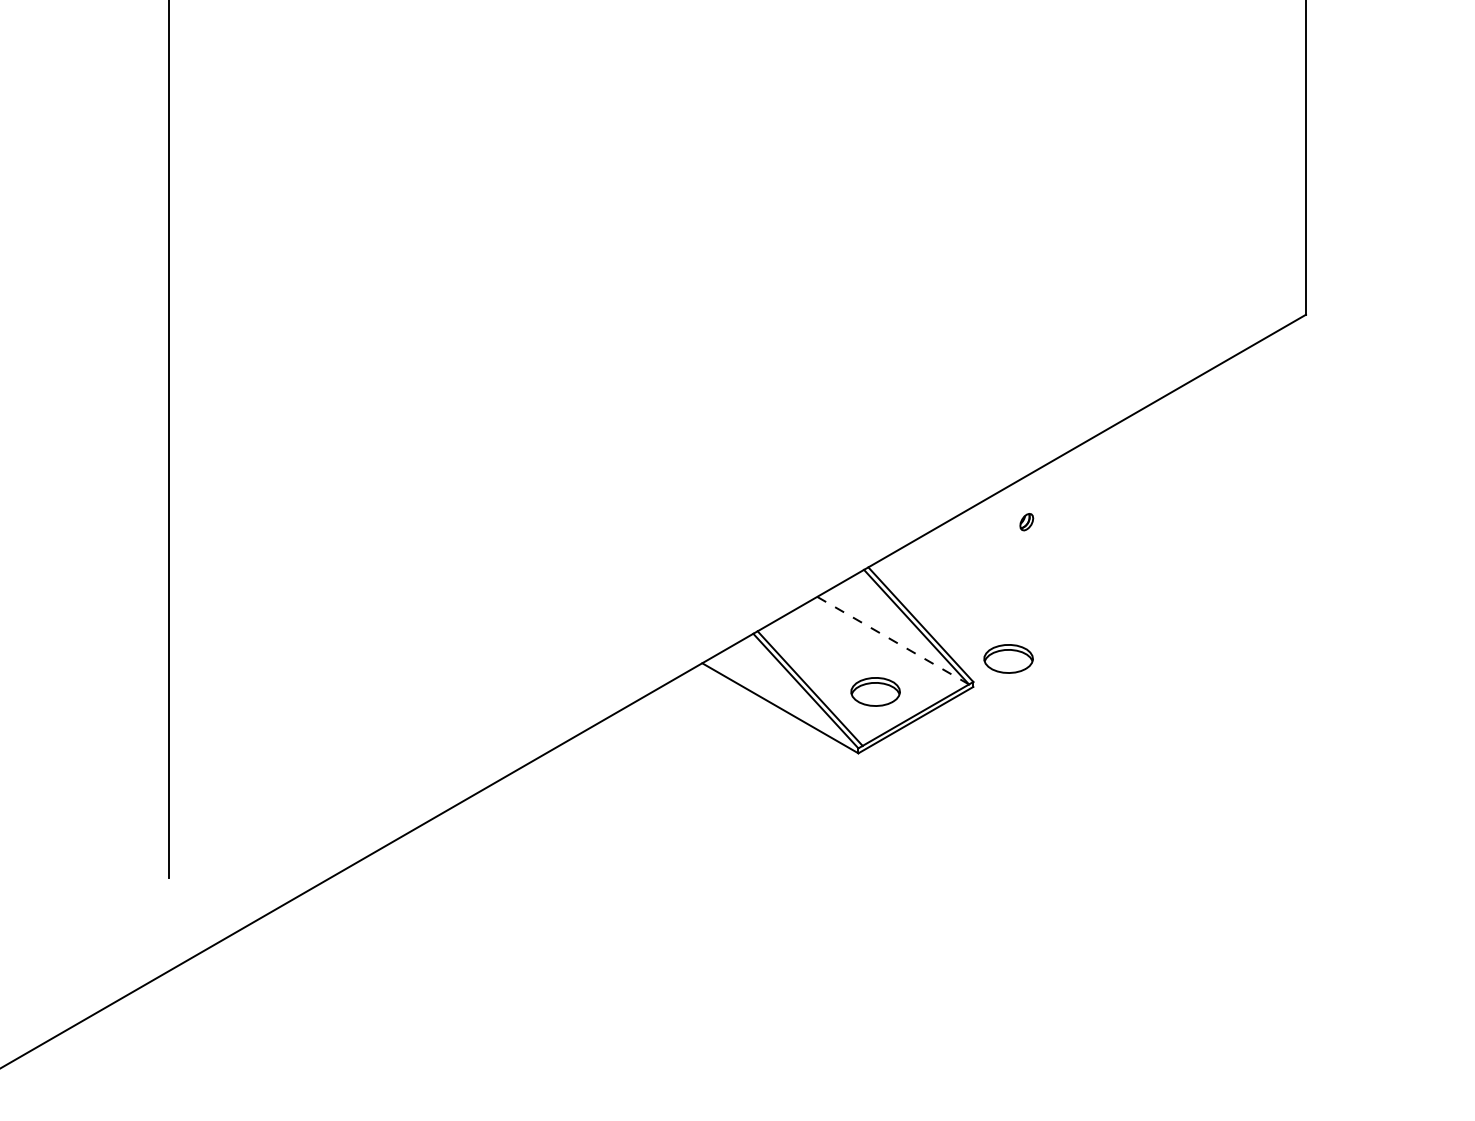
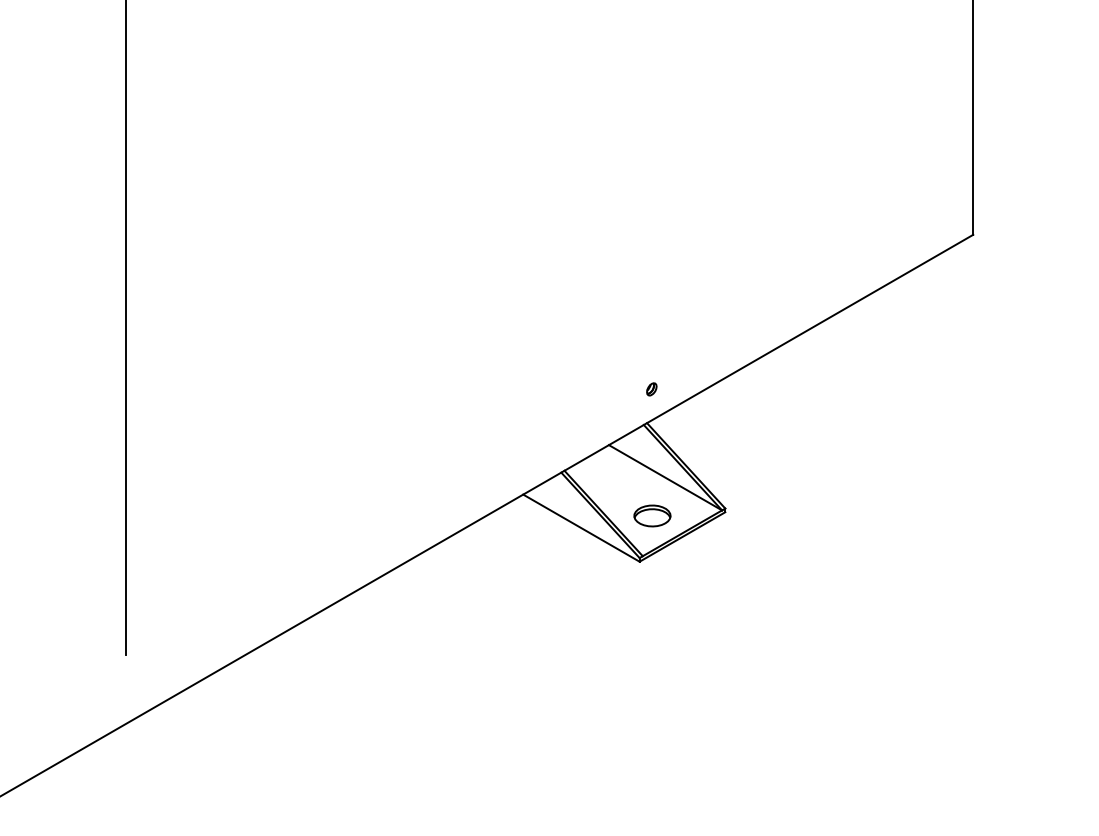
part: (1026, 522) -> (651, 389), moved
line: (893, 640) -> (665, 477), dashed -> solid
part: (1008, 658) -> (751, 491), removed

